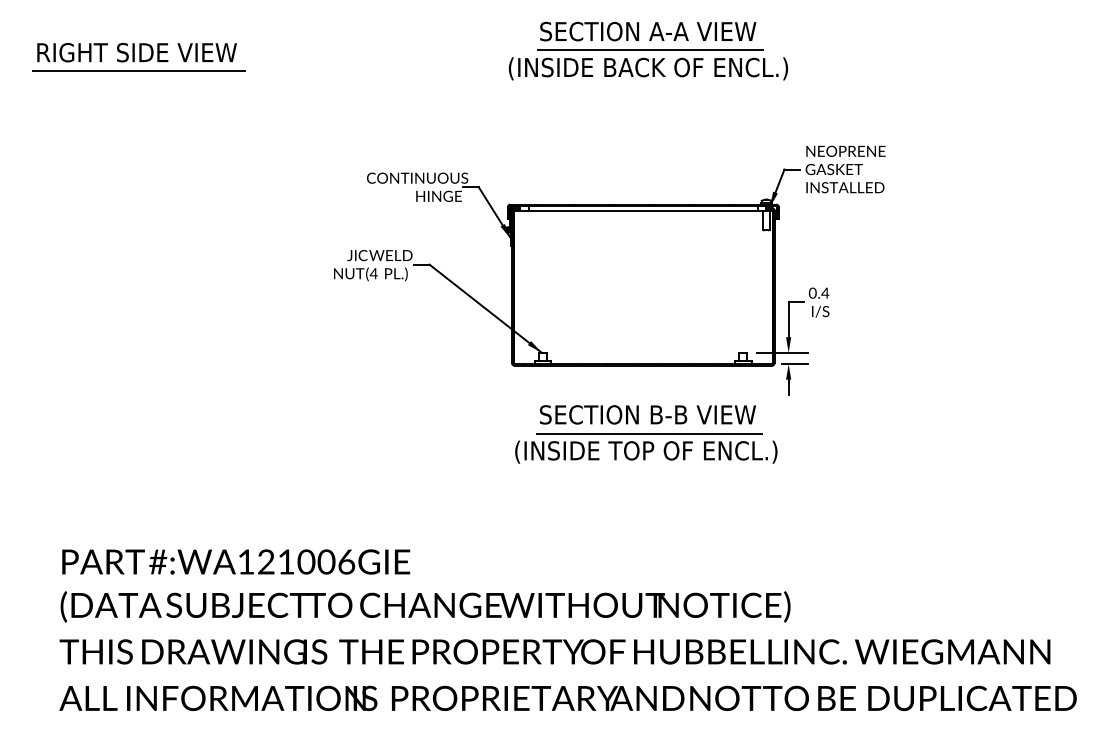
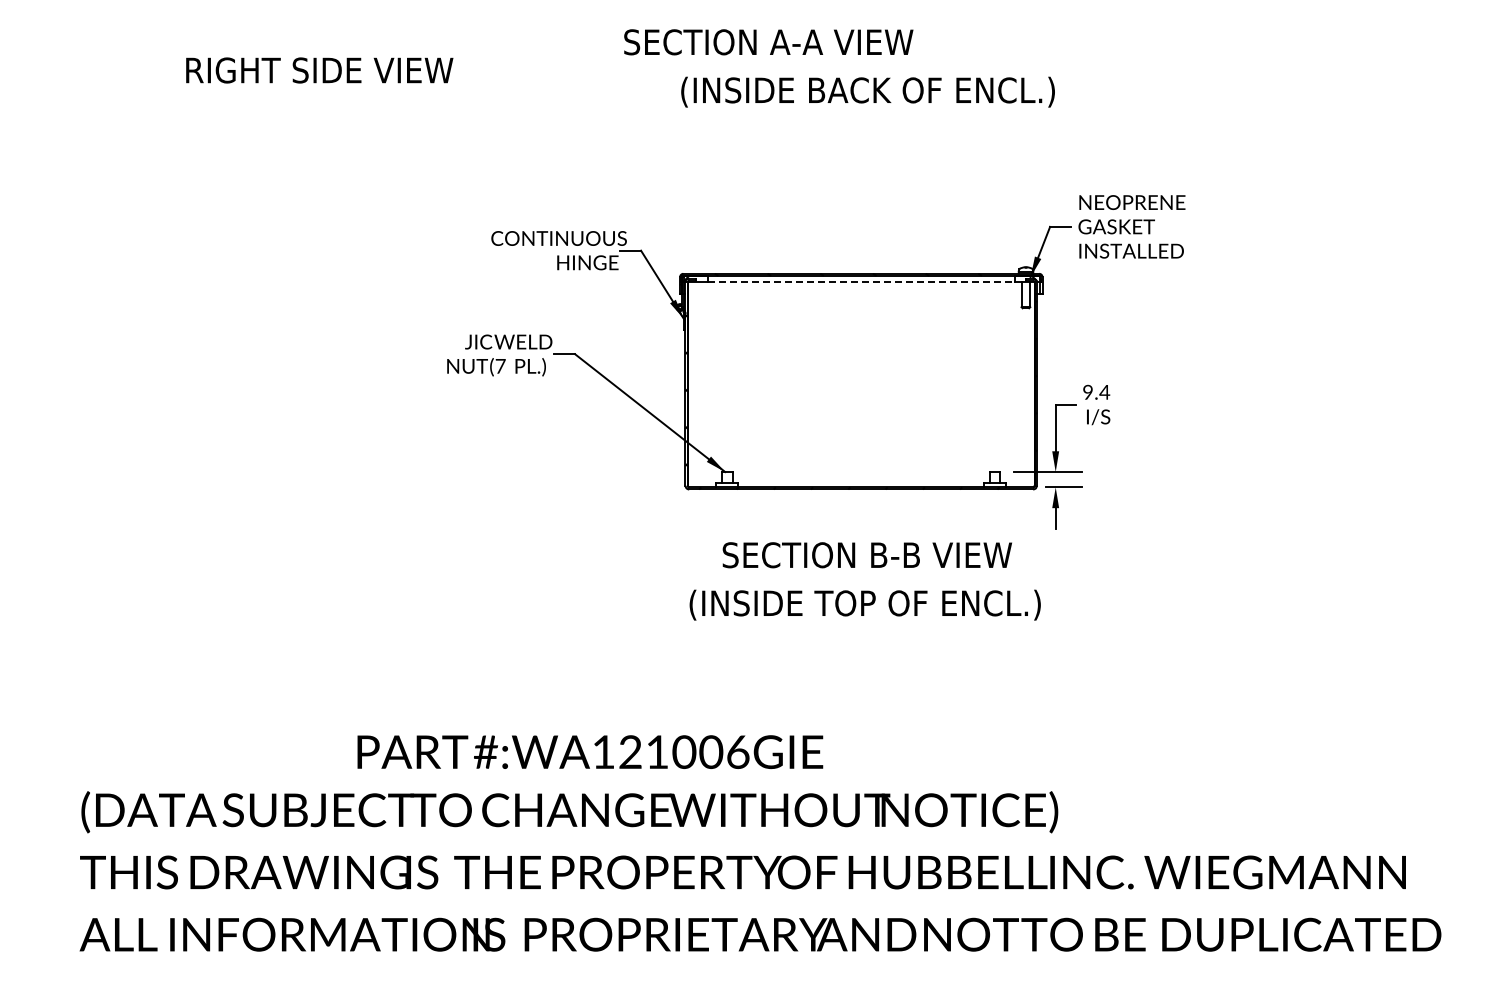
text: (648, 31) -> (768, 42), moved
line: (650, 50) -> (870, 67), removed
text: (136, 52) -> (319, 70), moved
line: (139, 71) -> (186, 95), removed
line: (643, 211) -> (861, 282), solid -> dashed
text: (373, 273) -> (500, 366), (4 -> (7
text: (812, 293) -> (1087, 392), 0.4 -> 9.4
line: (649, 433) -> (869, 580), removed
text: (236, 561) -> (590, 751), moved

